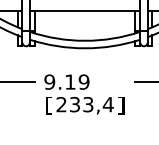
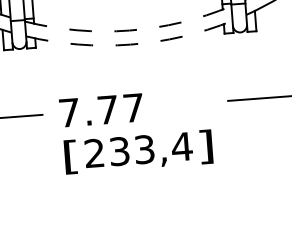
arc: (85, 40) -> (130, 29), solid -> dashed
arc: (85, 48) -> (131, 44), solid -> dashed
text: (66, 81) -> (100, 109), 9.19 -> 7.77

